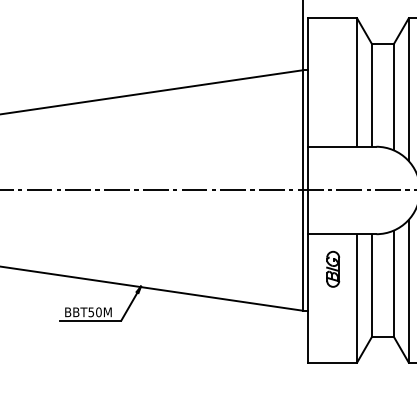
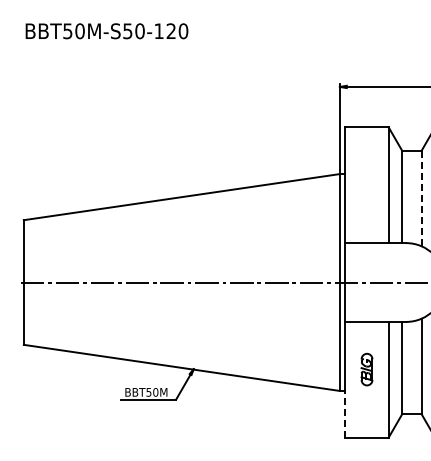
line: (393, 97) -> (421, 198), solid -> dashed
part: (332, 269) -> (366, 369), moved
line: (308, 335) -> (344, 413), solid -> dashed

